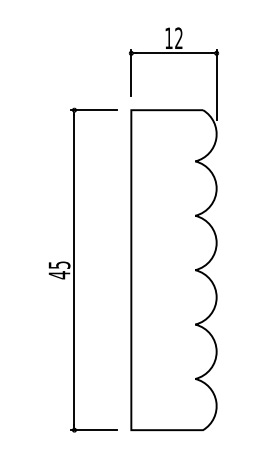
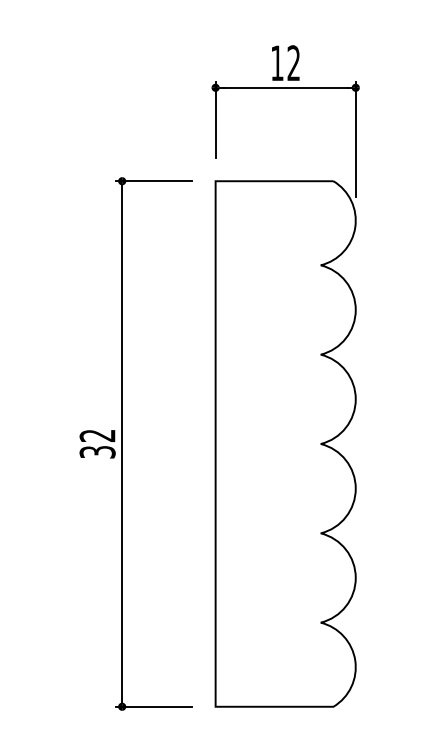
text: (59, 270) -> (97, 444), 45 -> 32

